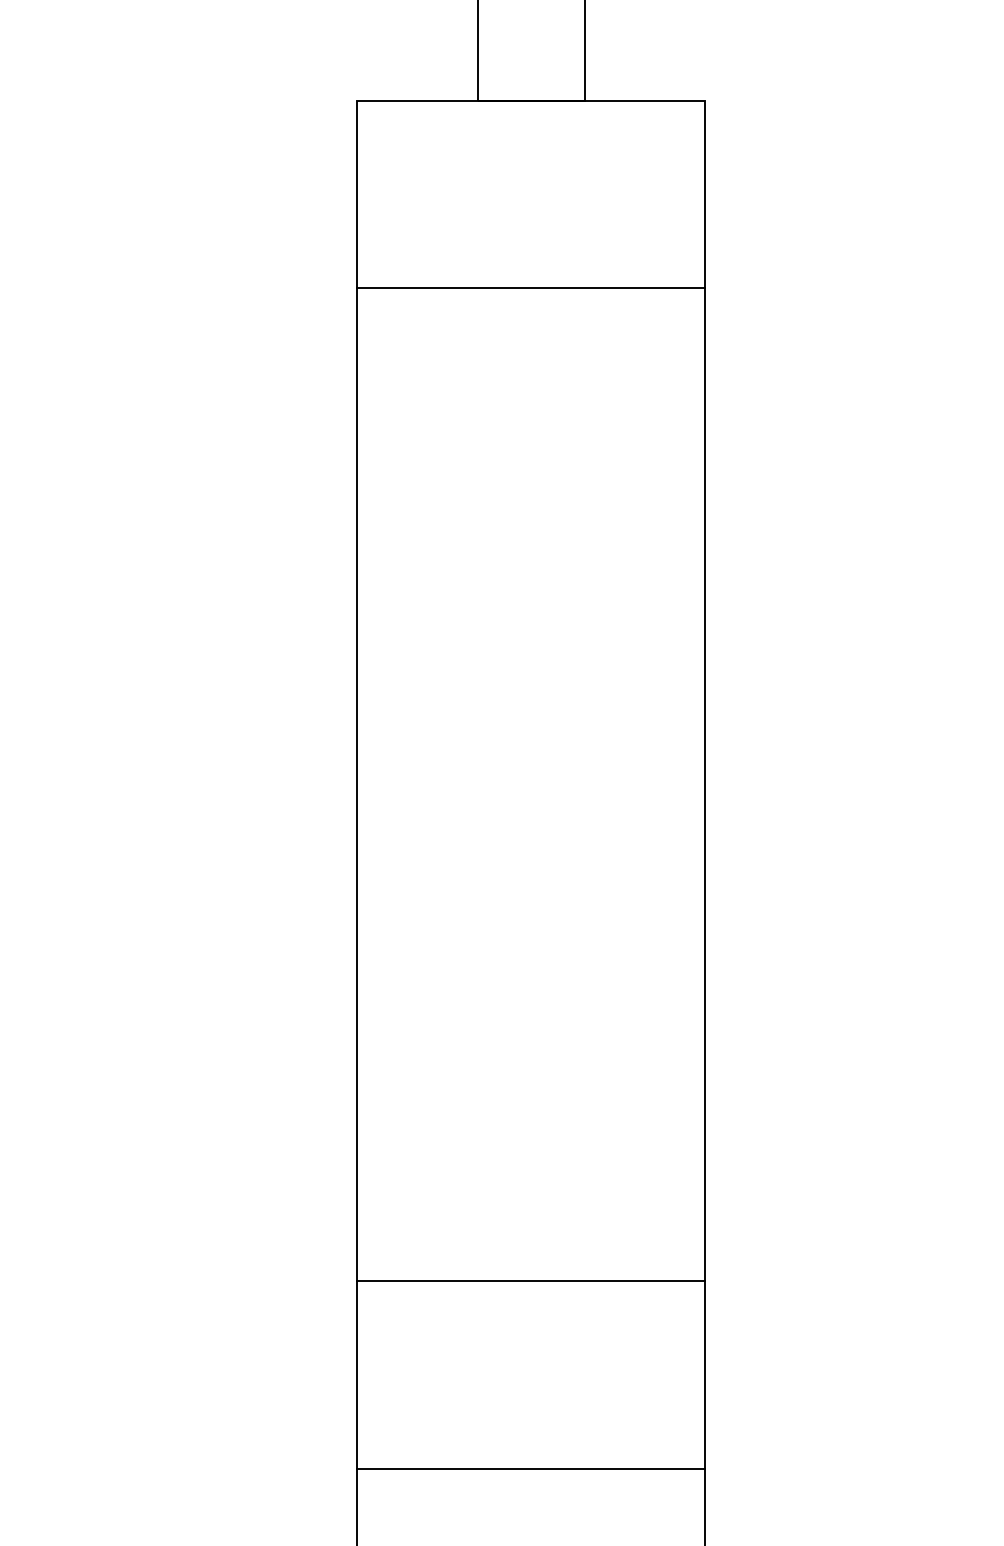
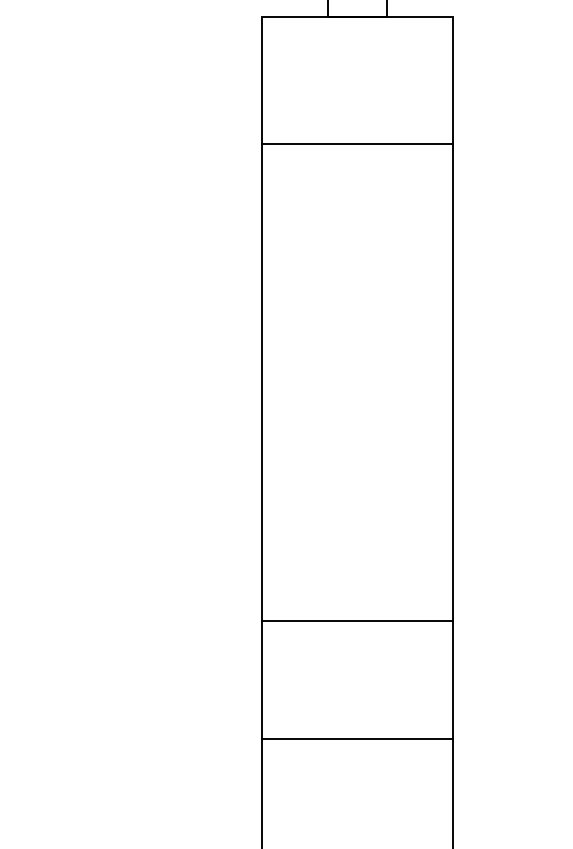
line: (531, 288) -> (357, 144), moved
line: (531, 1281) -> (357, 621), moved
line: (531, 1467) -> (357, 738), moved

